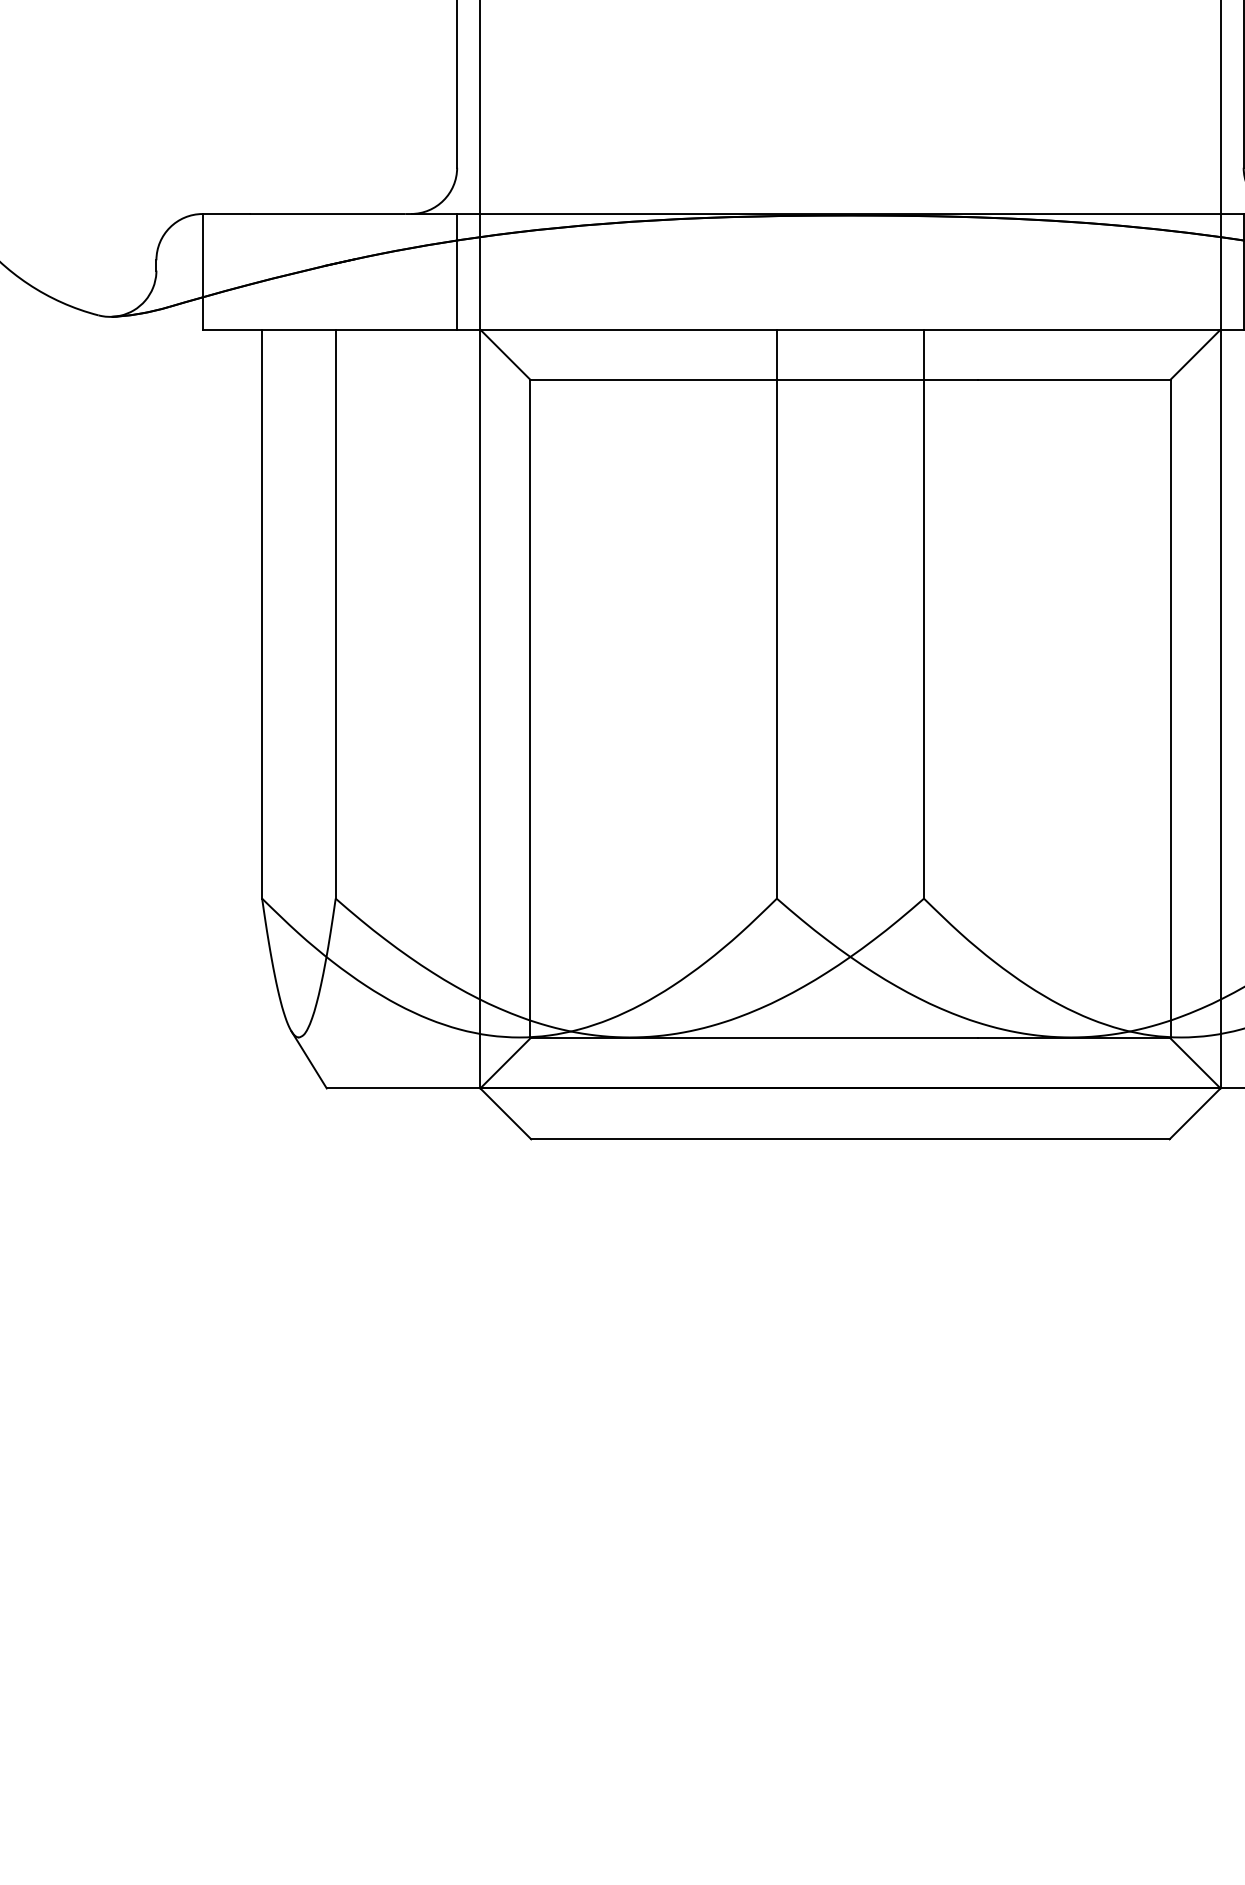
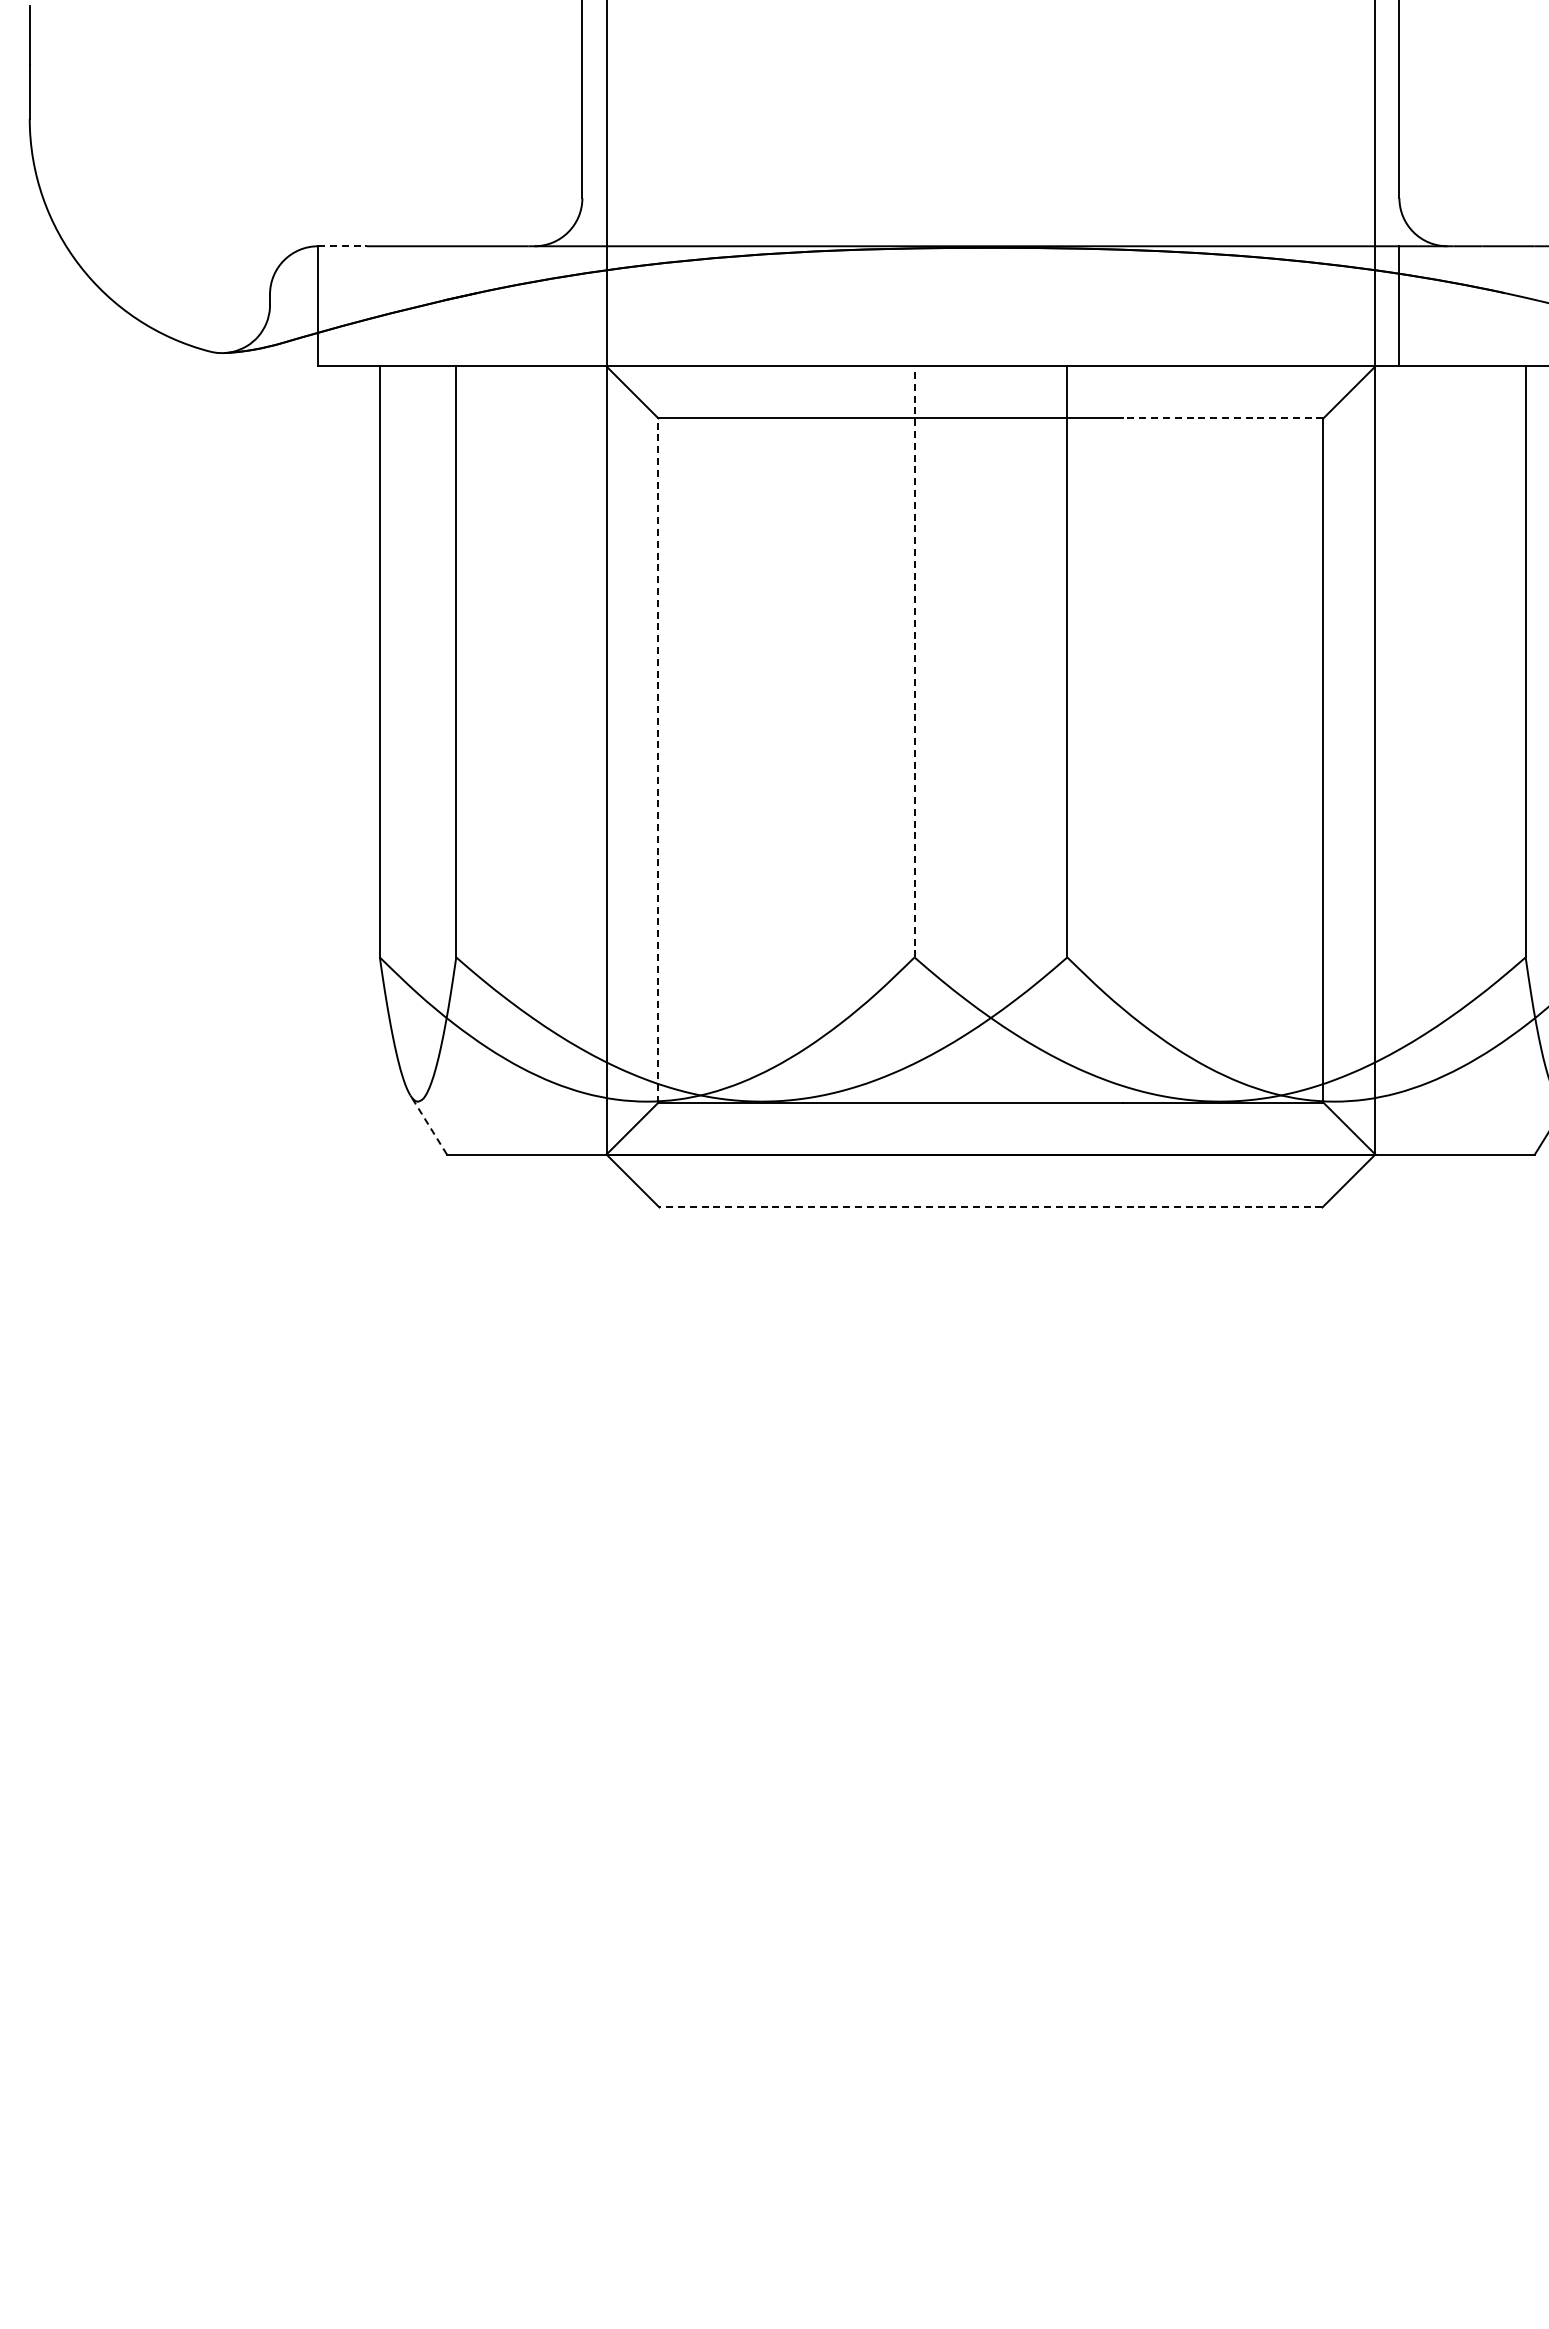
line: (227, 214) -> (343, 246), solid -> dashed
line: (457, 271) -> (582, 306), removed
line: (1073, 379) -> (1222, 418), solid -> dashed
line: (776, 613) -> (914, 661), solid -> dashed
line: (530, 709) -> (658, 760), solid -> dashed
line: (308, 1060) -> (428, 1125), solid -> dashed
line: (850, 1139) -> (990, 1207), solid -> dashed

